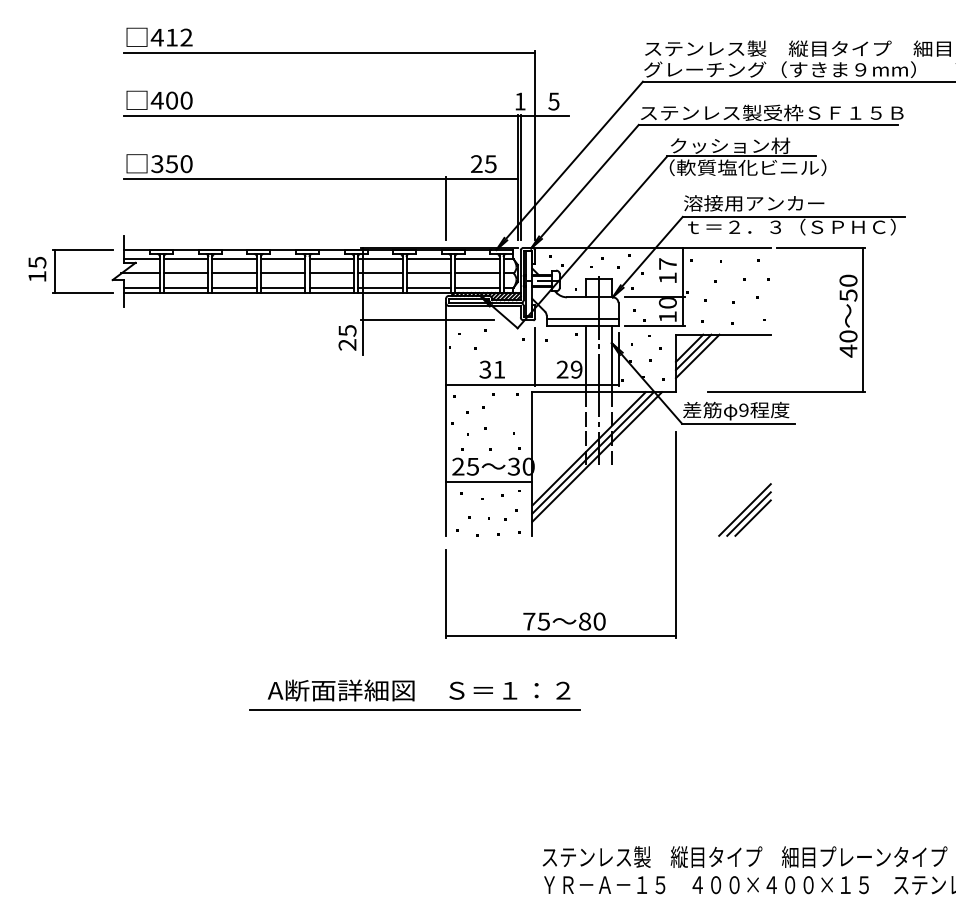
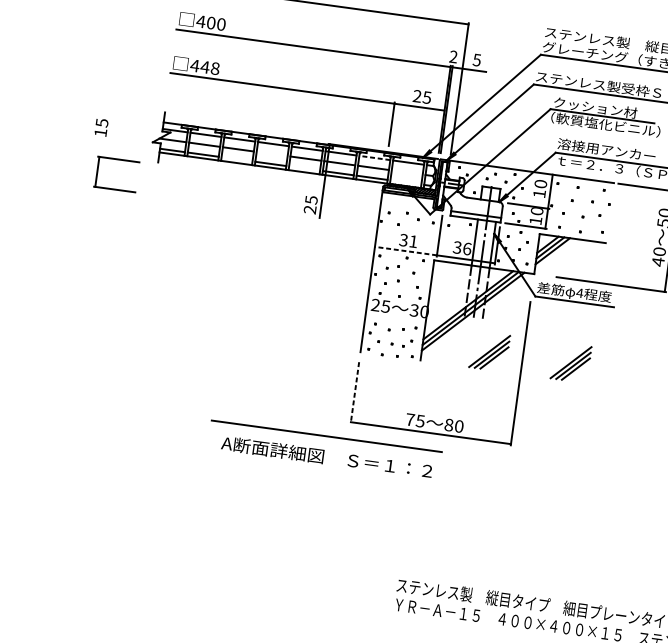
text: (519, 101) -> (453, 56), 1 -> 2
text: (171, 164) -> (204, 67), 350 -> 448
part: (82, 250) -> (118, 159), moved
line: (428, 259) -> (374, 158), solid -> dashed
text: (667, 263) -> (540, 183), 17 -> 10
line: (282, 273) -> (271, 153), removed
line: (477, 273) -> (407, 172), removed
line: (234, 287) -> (236, 159), removed
line: (331, 287) -> (304, 168), removed
line: (477, 287) -> (406, 182), removed
line: (426, 320) -> (367, 200), removed
text: (569, 369) -> (462, 248), 29 -> 36
line: (490, 384) -> (405, 251), solid -> dashed
text: (743, 410) -> (579, 293), 9 -> 4
line: (489, 481) -> (395, 318), removed
part: (627, 509) -> (489, 351), added
line: (446, 594) -> (355, 393), solid -> dashed
line: (414, 709) -> (326, 435), moved

